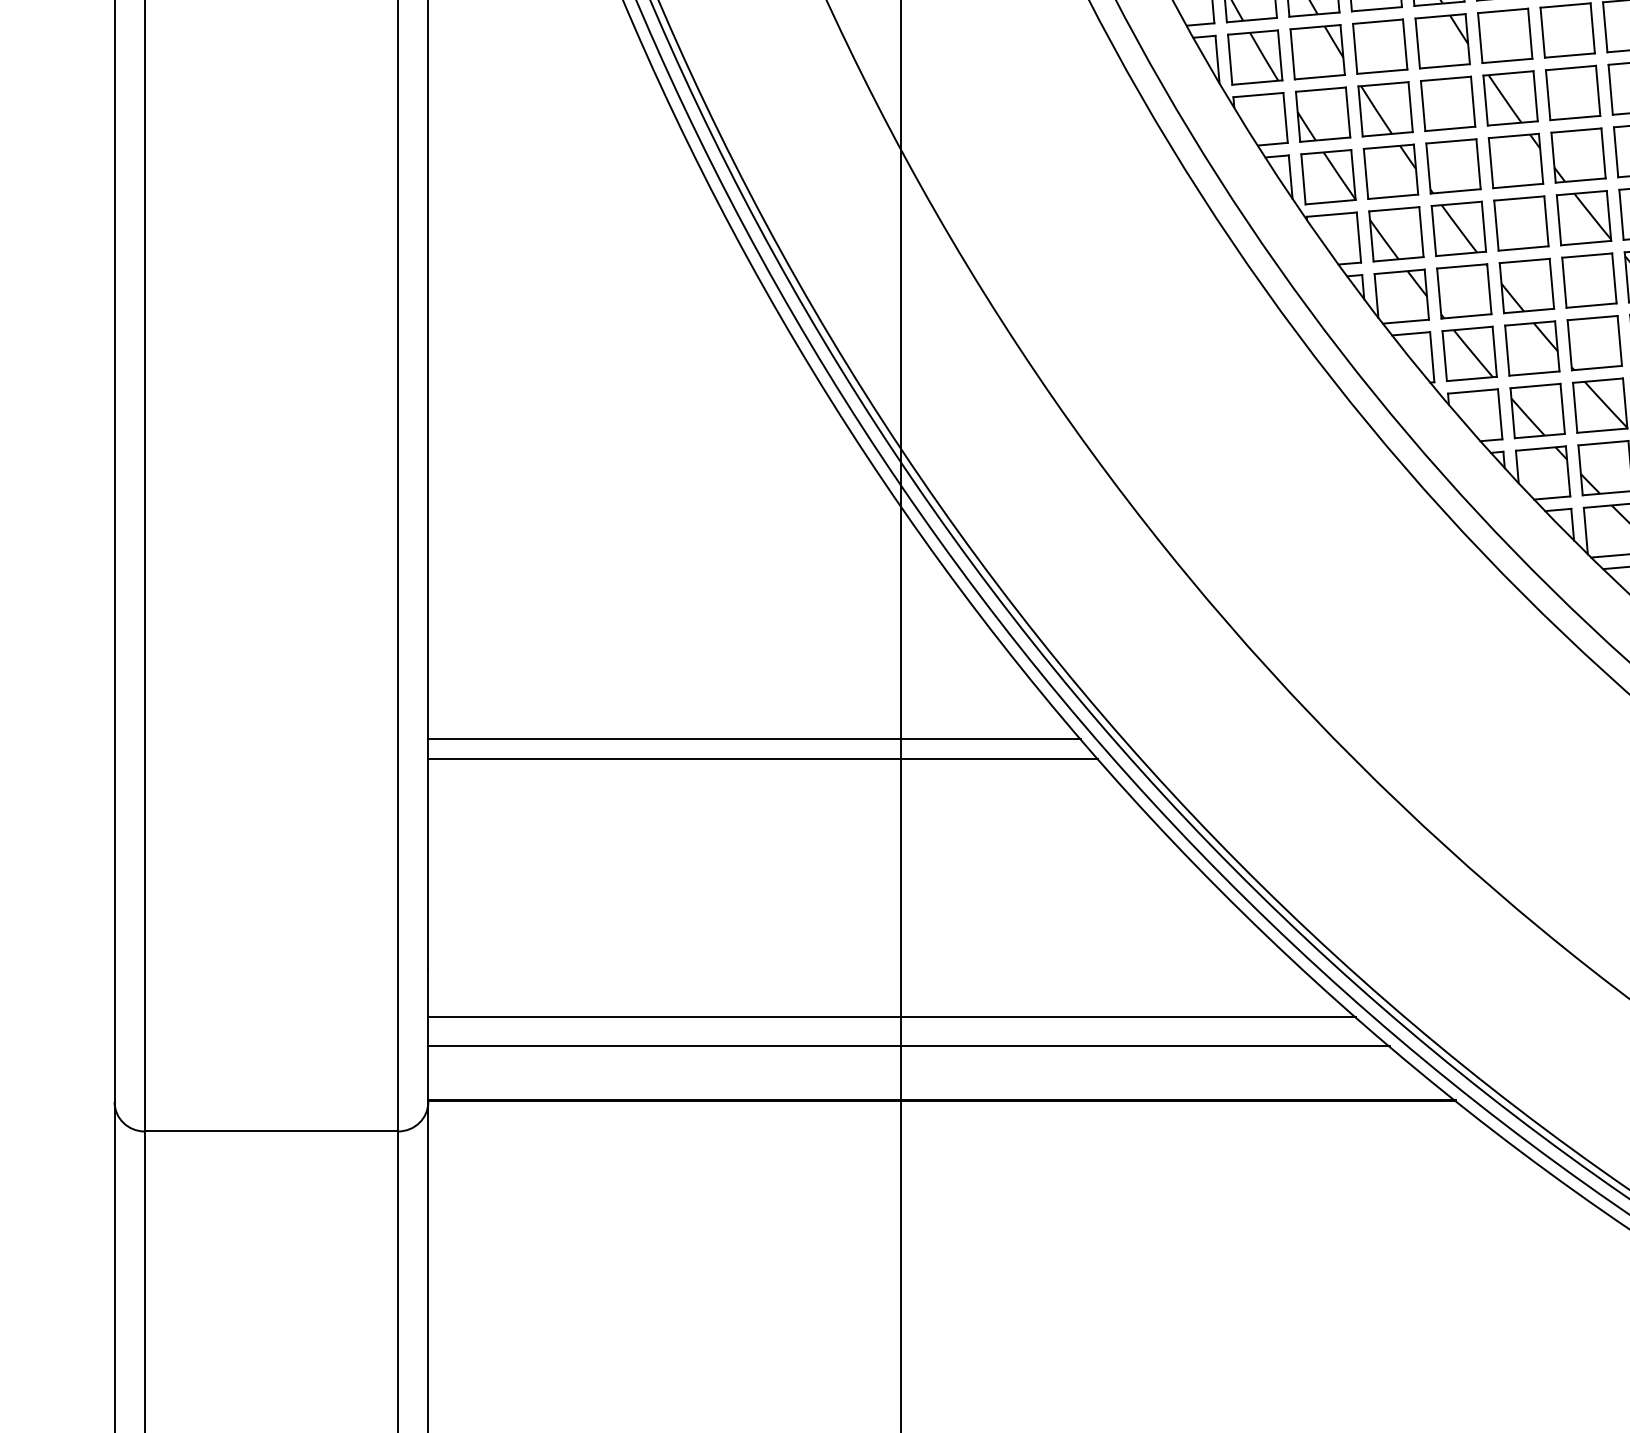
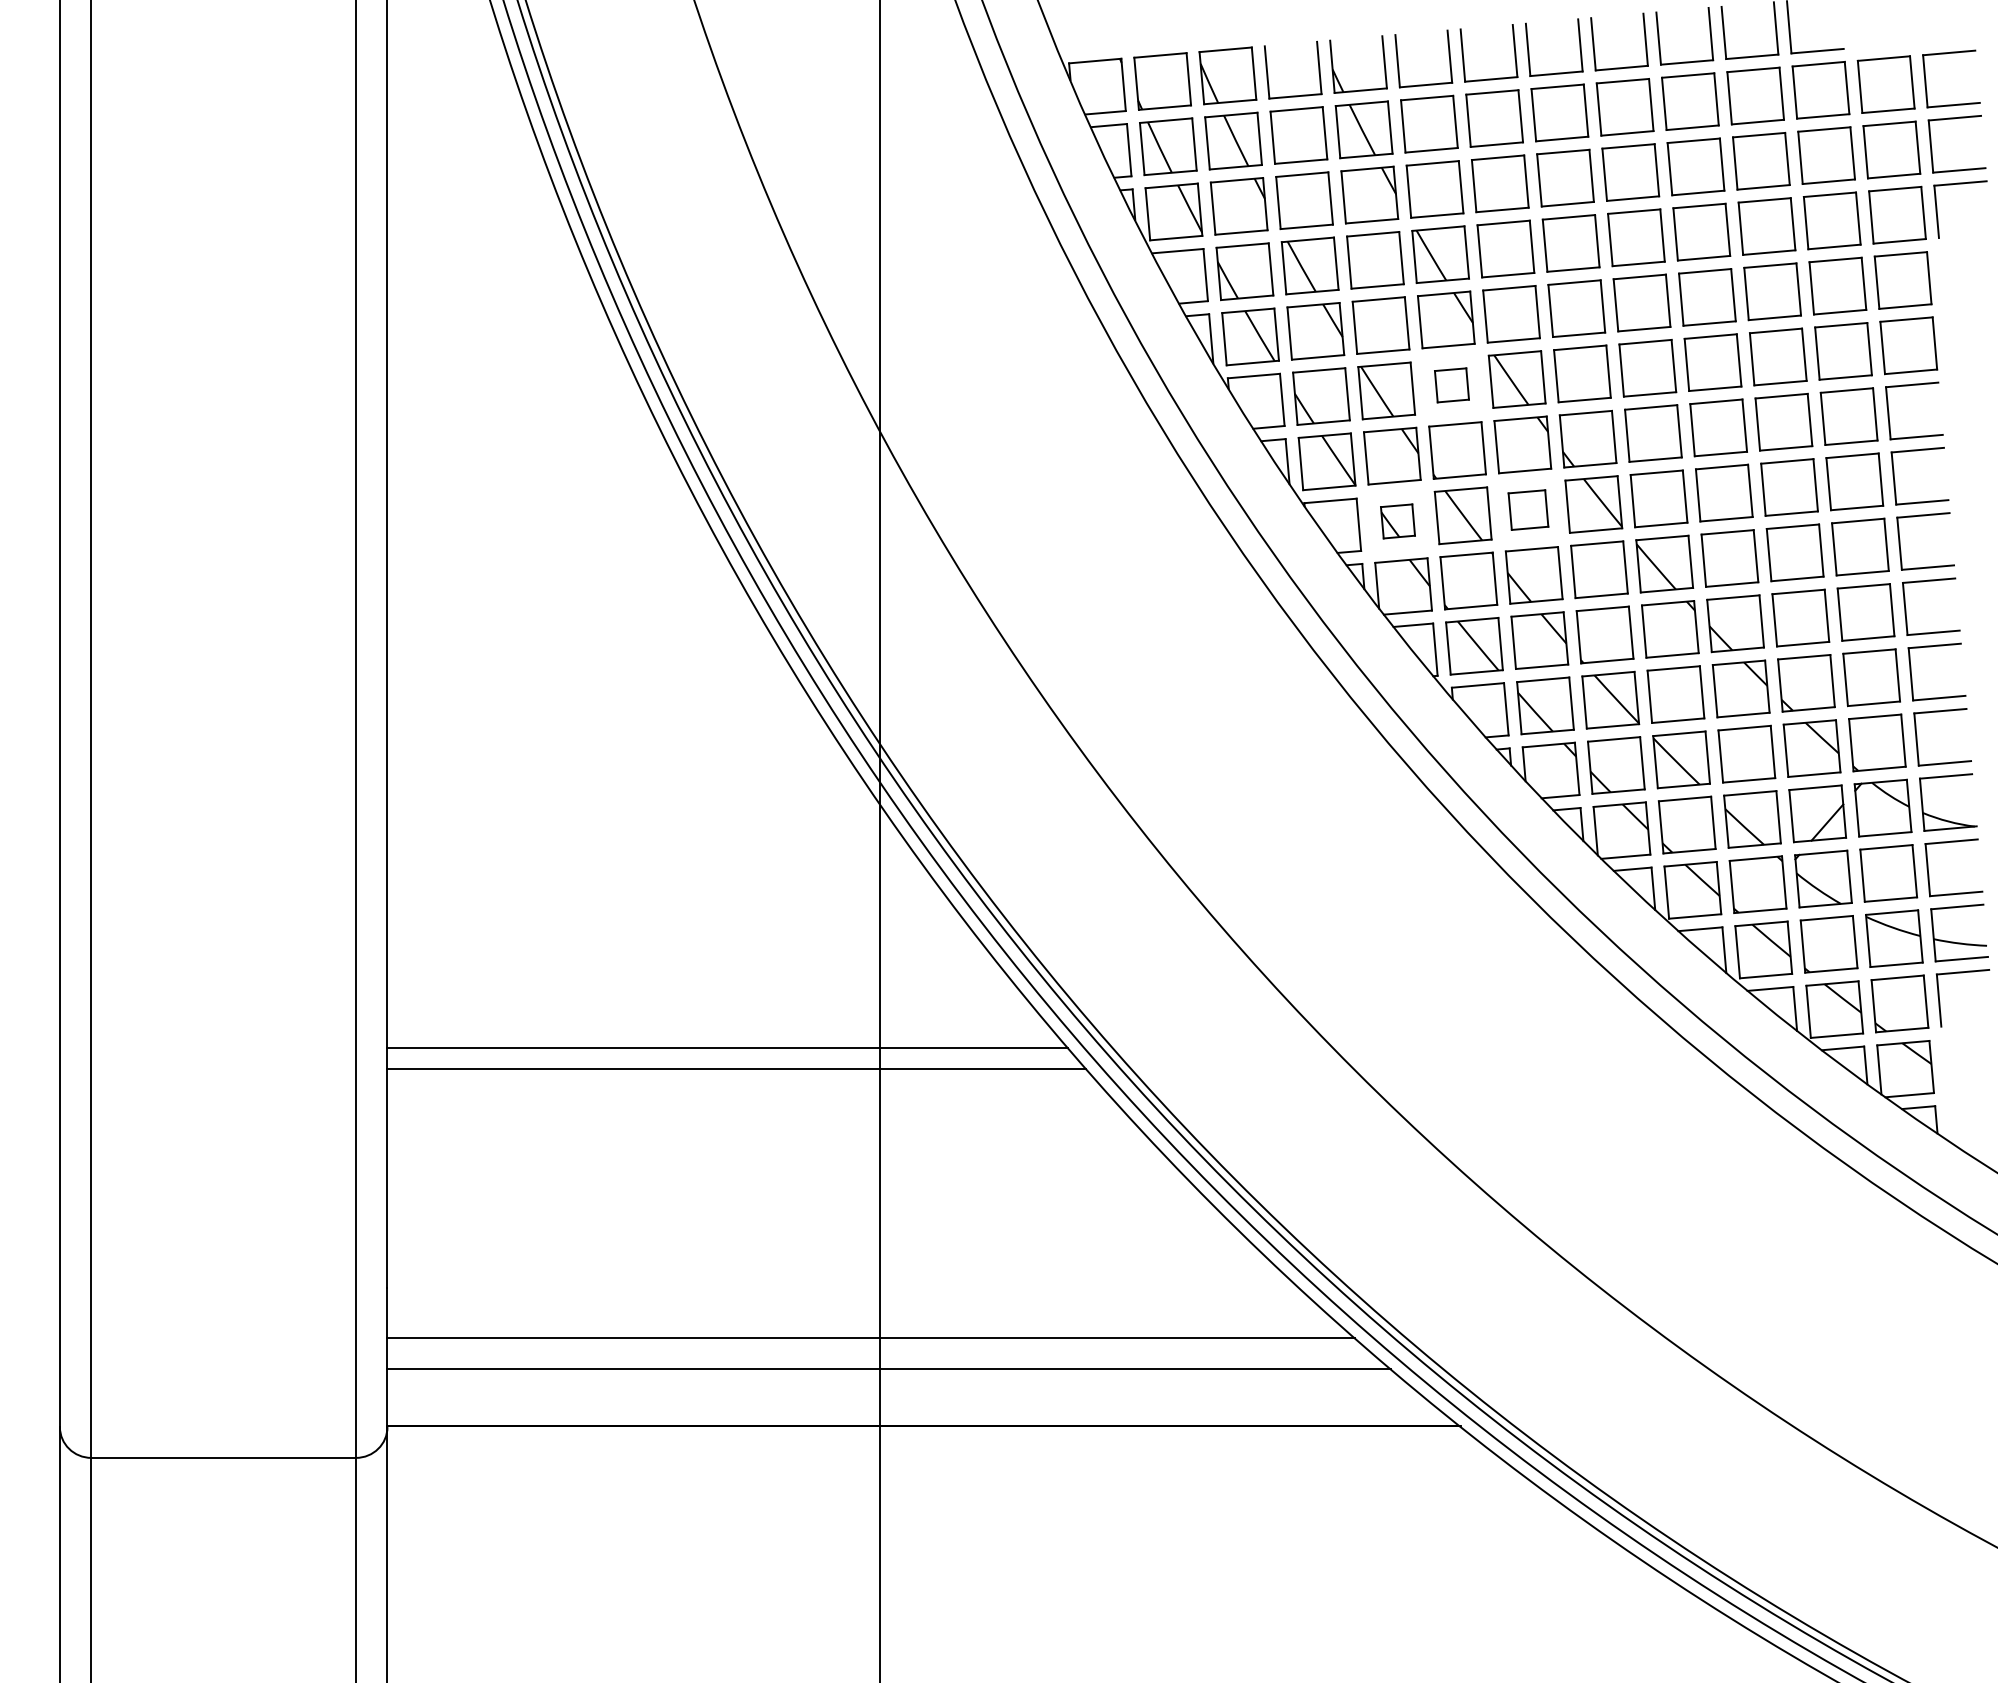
part: (1447, 104) -> (1451, 385), size x0.6
part: (1521, 222) -> (1528, 509), size x0.7
part: (1395, 234) -> (1397, 521), size x0.6

